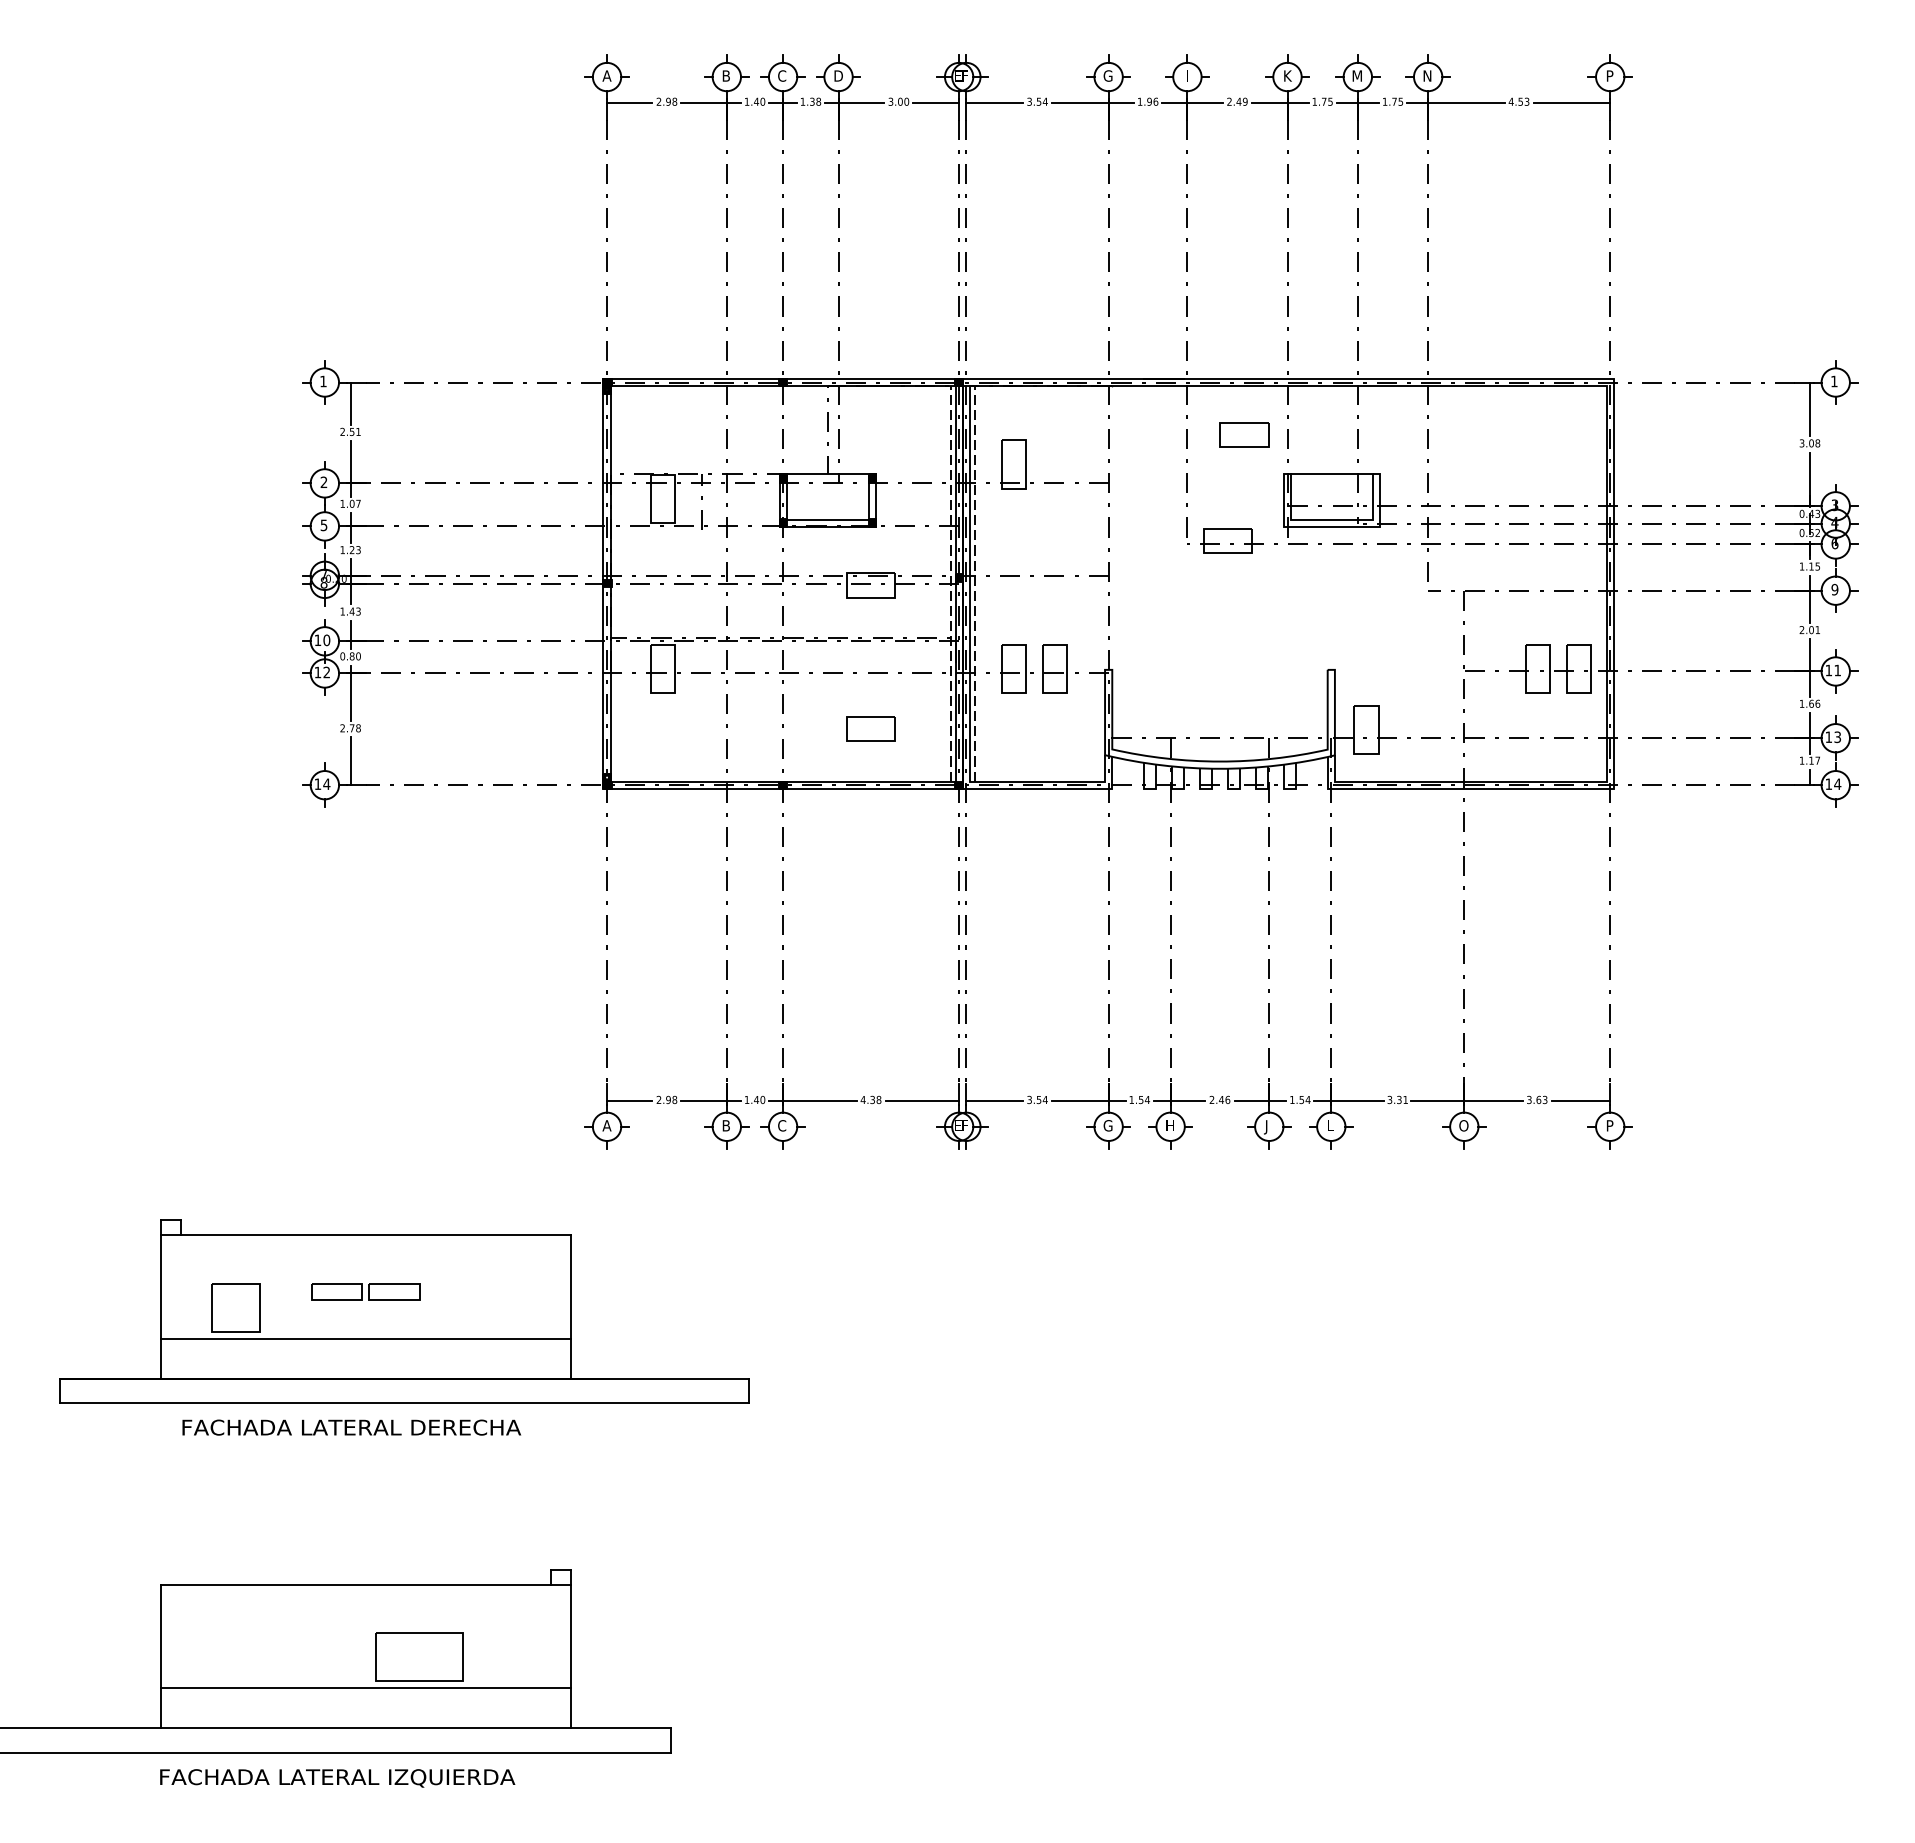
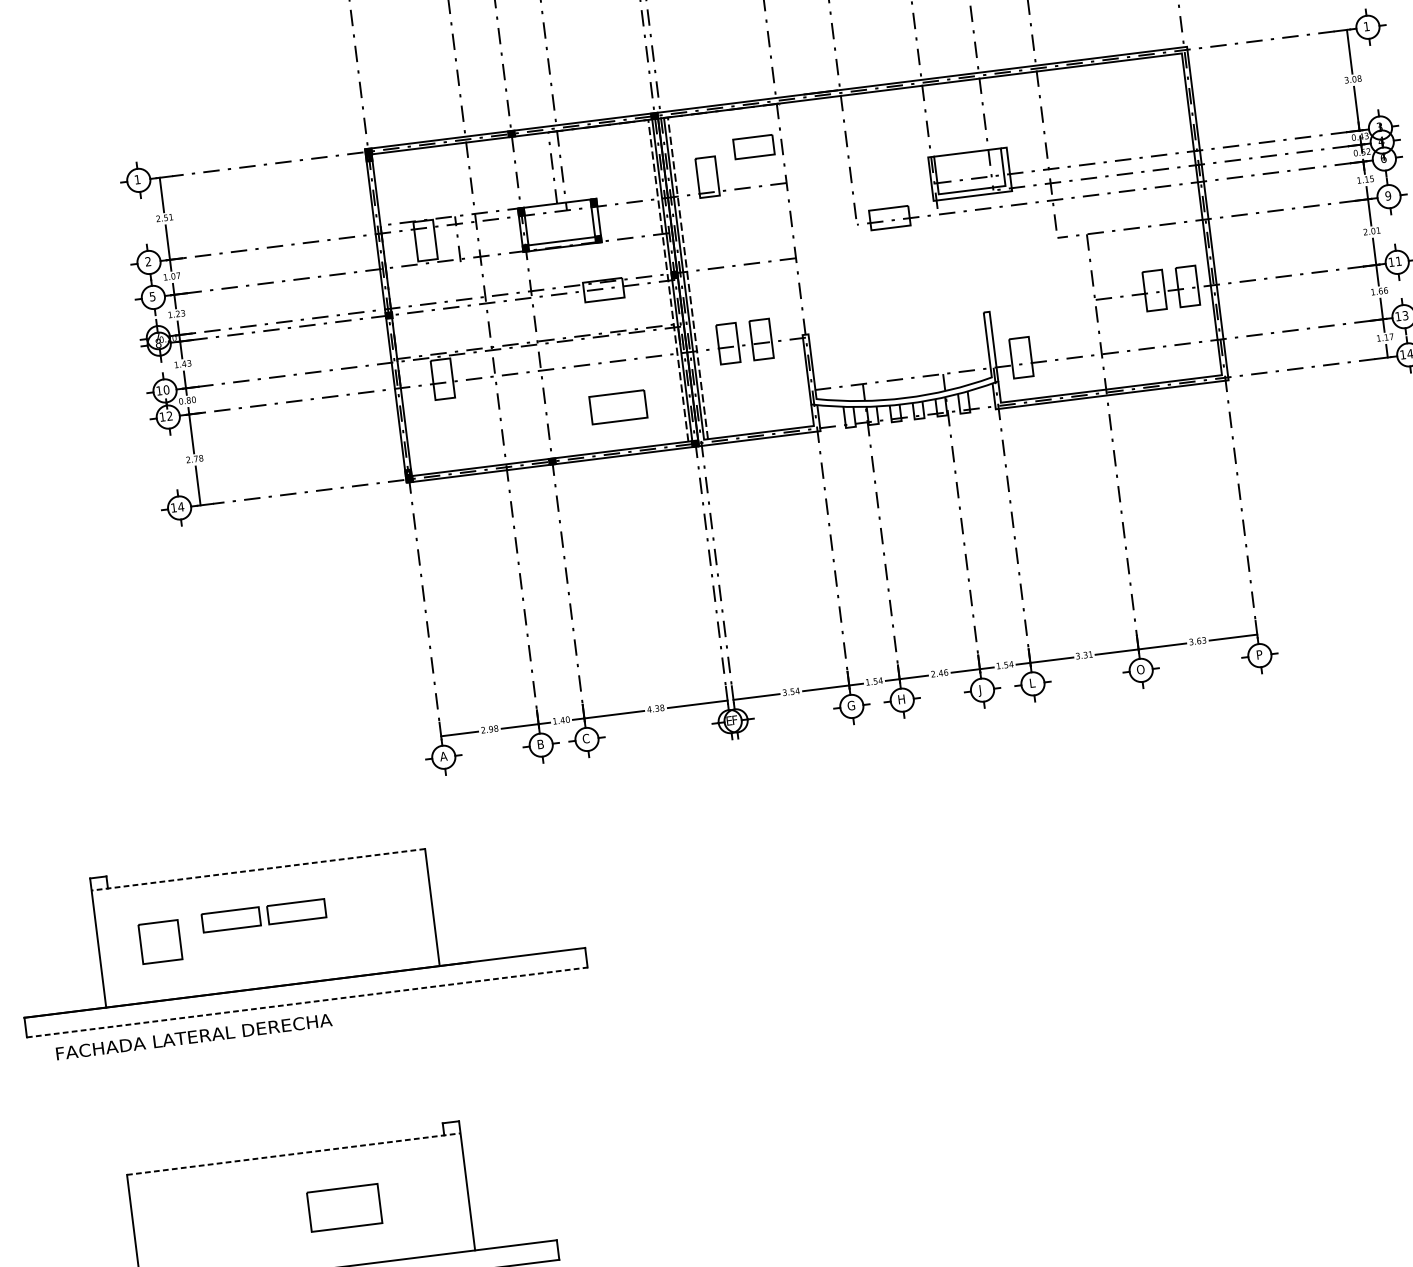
part: (1244, 434) -> (753, 146), moved
part: (870, 728) -> (617, 406), size x1.4
line: (365, 1235) -> (258, 870), solid -> dashed
part: (365, 1291) -> (263, 915), size x1.4
line: (365, 1338) -> (268, 953), removed
line: (404, 1403) -> (307, 1002), solid -> dashed
text: (351, 1427) -> (193, 1036), moved
line: (365, 1584) -> (293, 1154), solid -> dashed
line: (365, 1688) -> (304, 1238), removed

